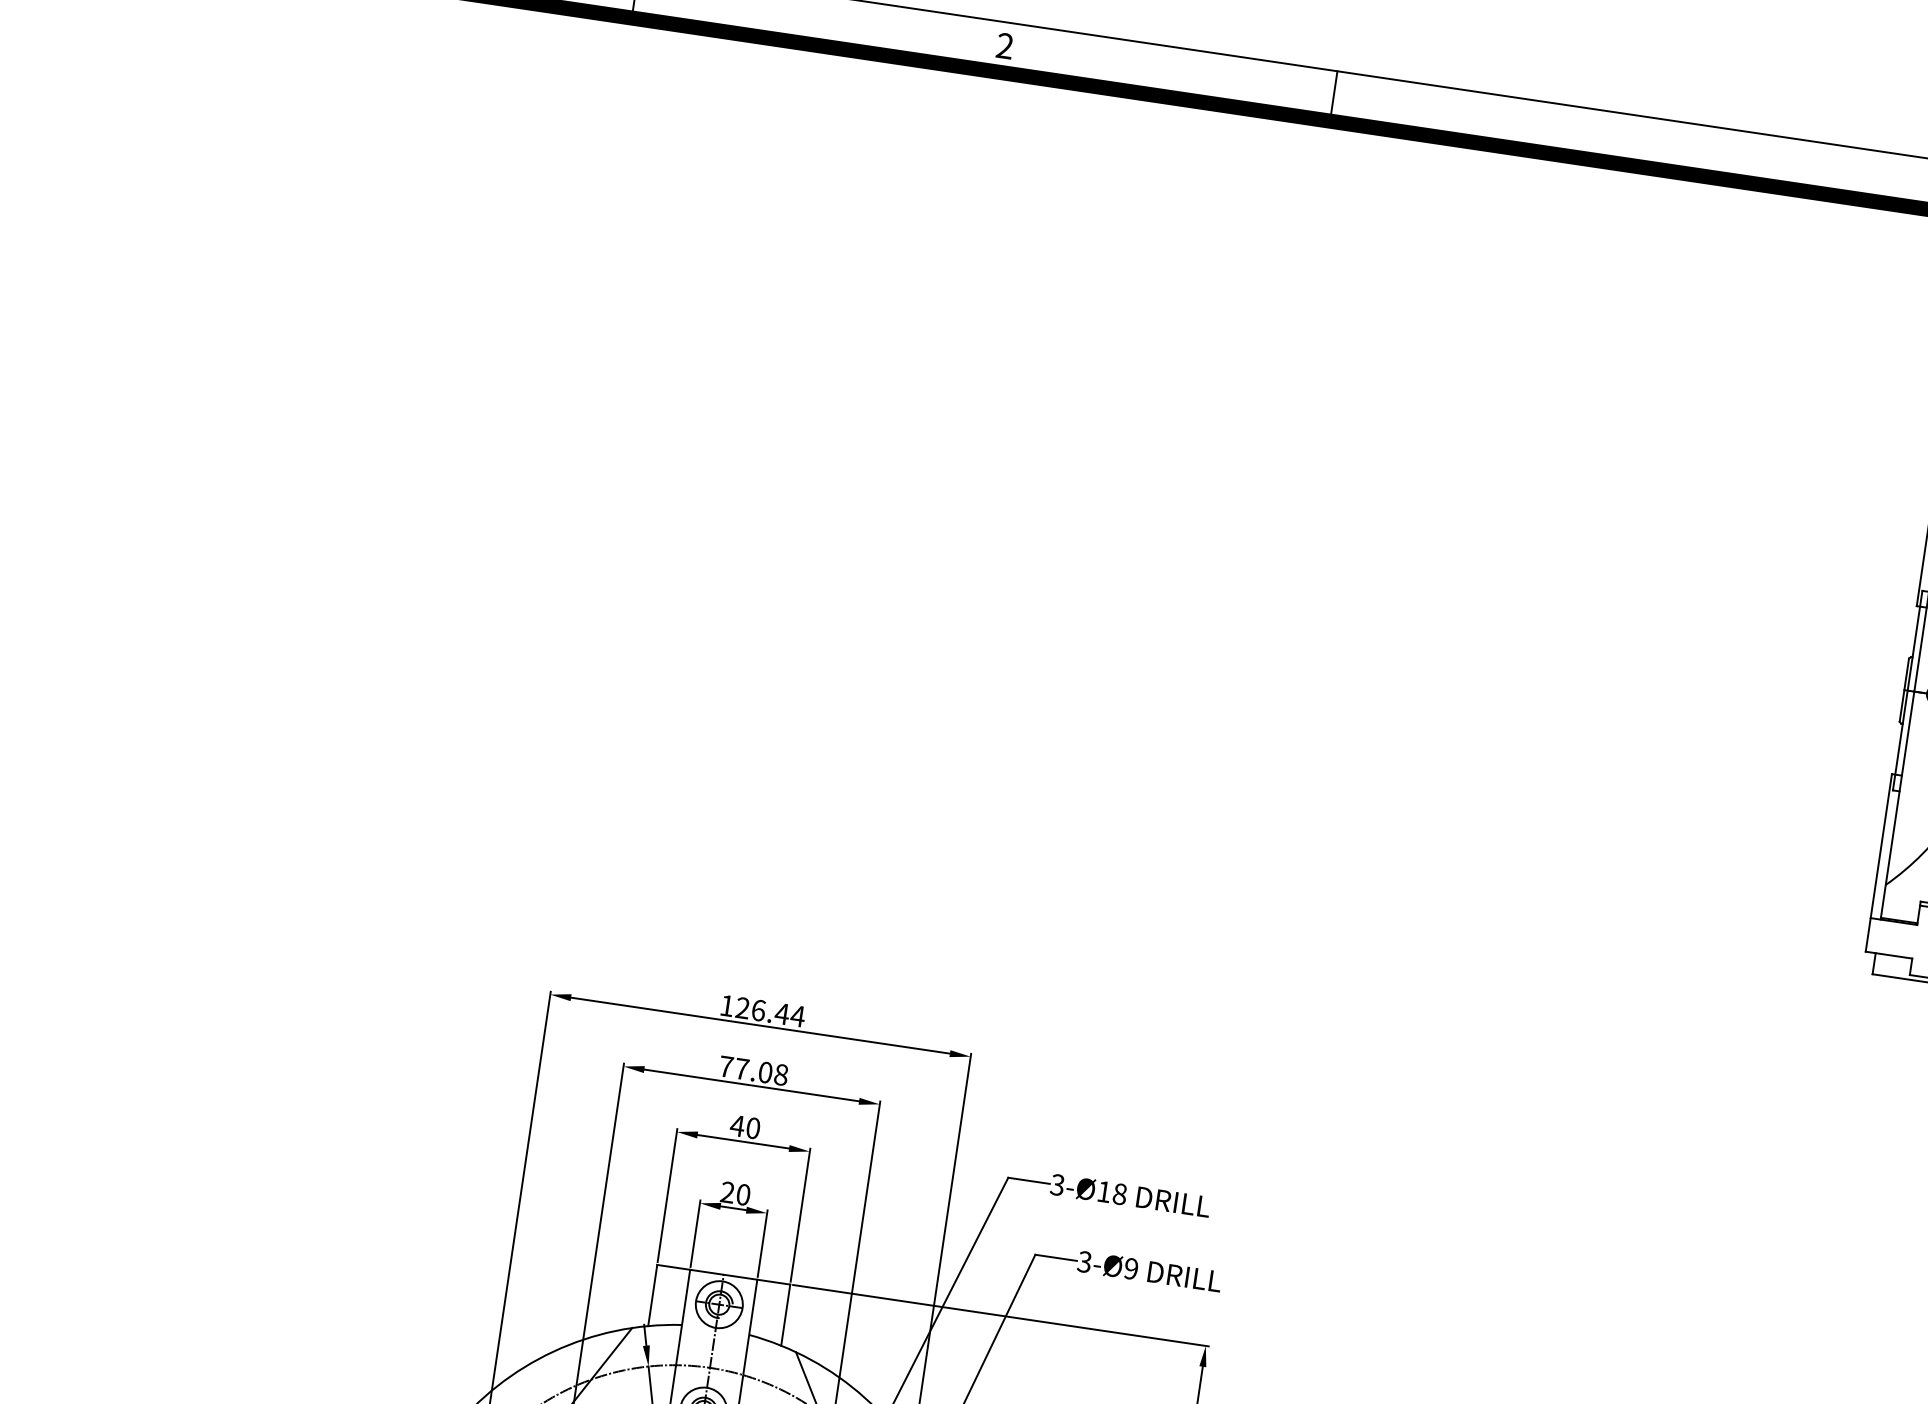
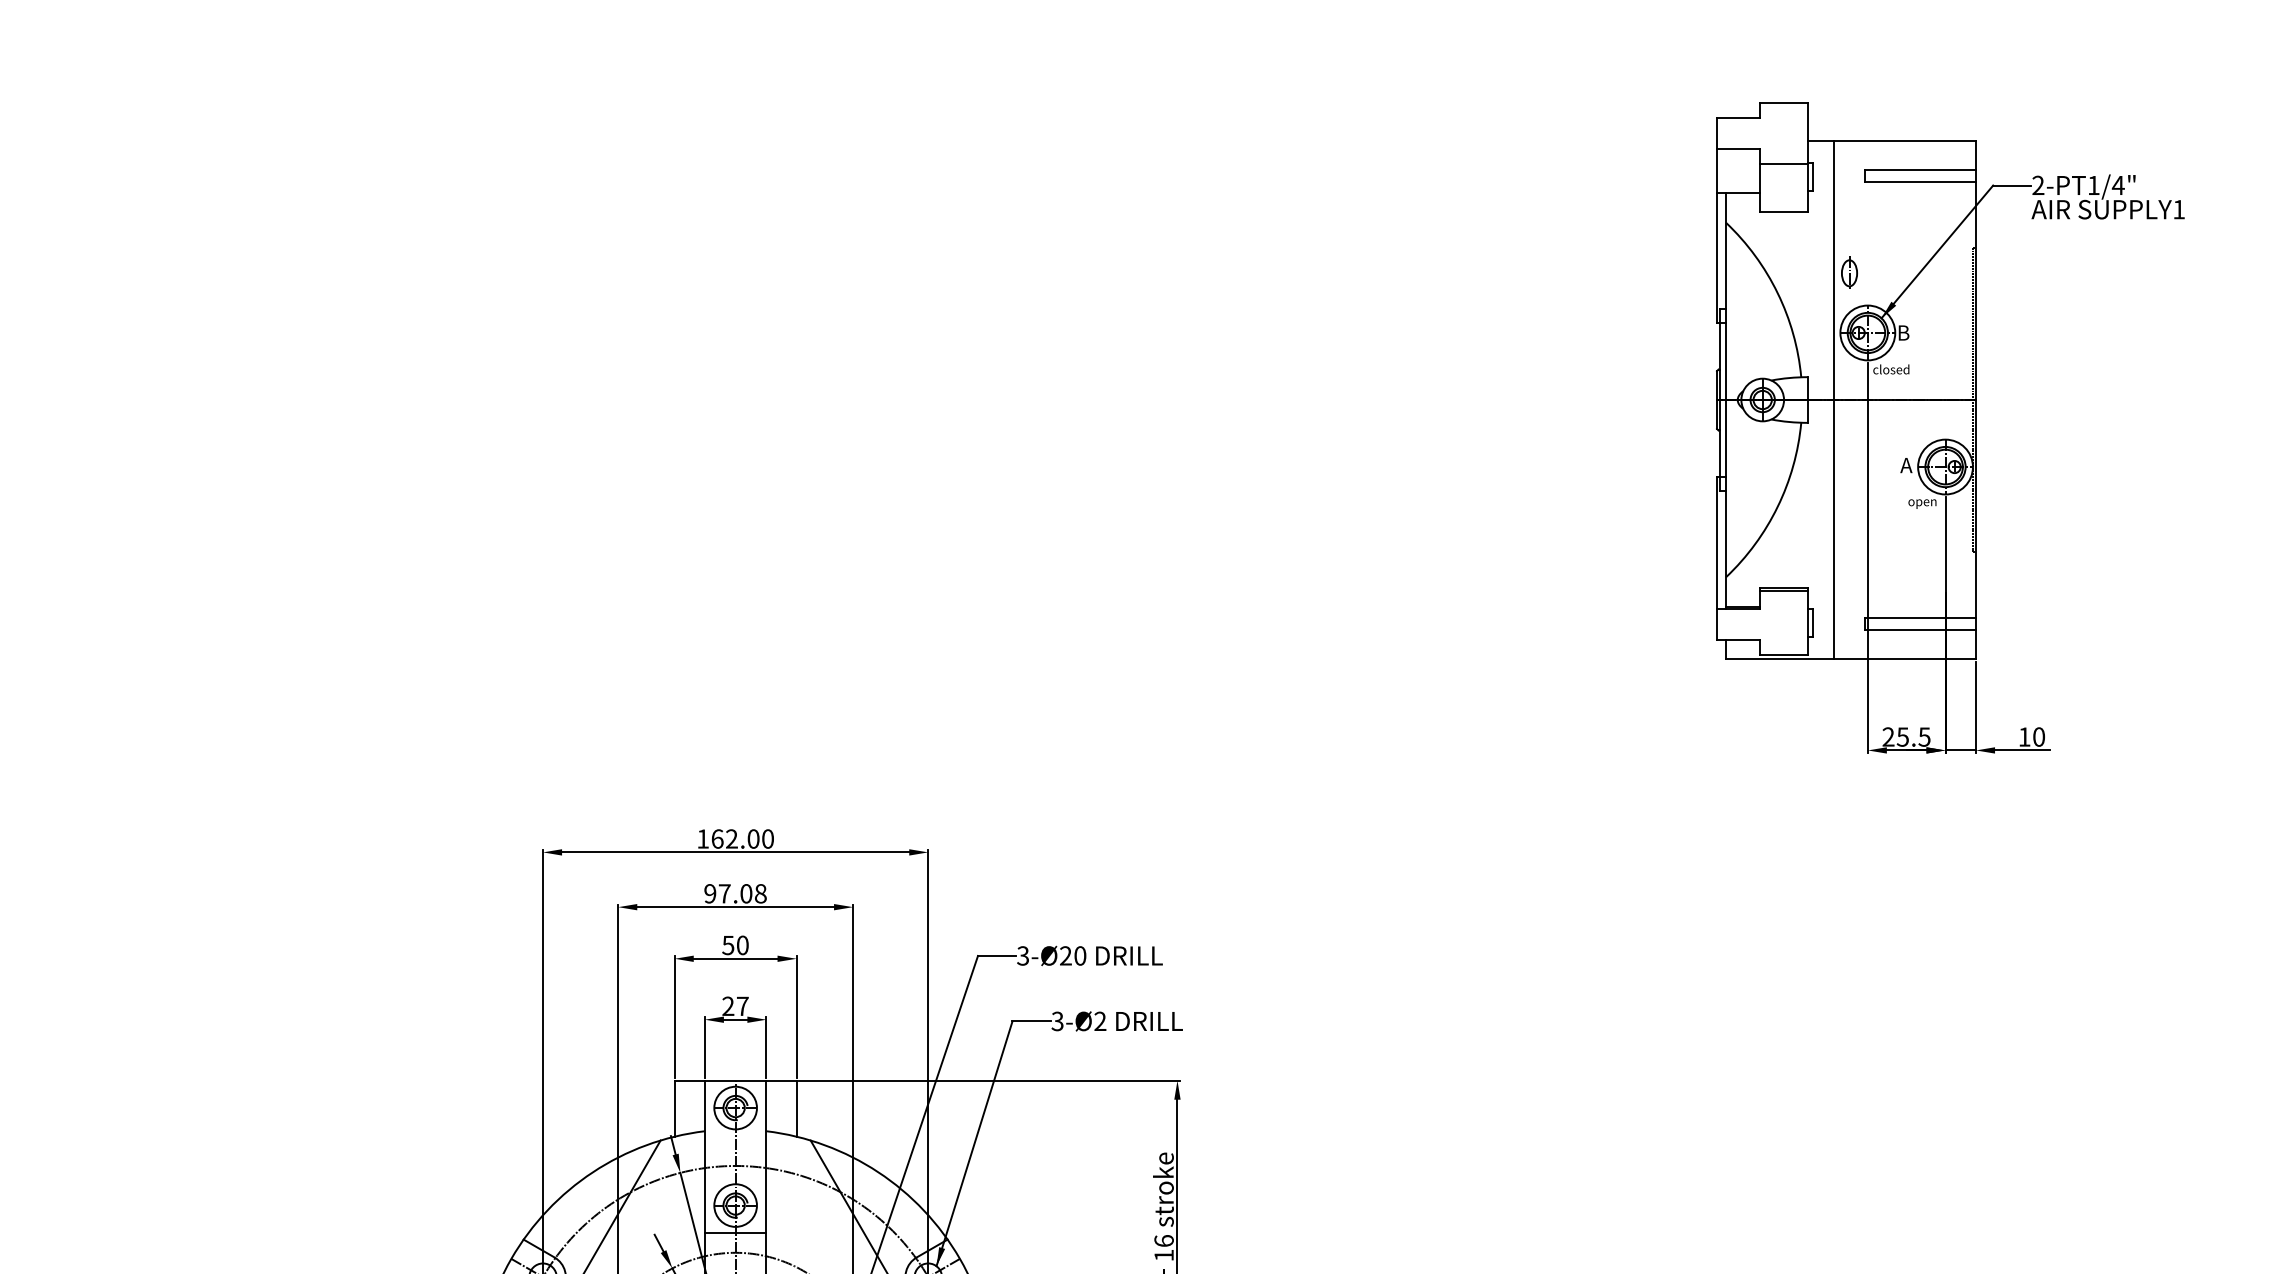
text: (770, 1011) -> (742, 838), 126.44 -> 162.00
text: (726, 1066) -> (710, 893), 77.08 -> 97.08
text: (736, 1125) -> (727, 945), 40 -> 50
text: (1112, 1192) -> (1073, 955), 3-Ø18 -> 3-Ø20
text: (743, 1194) -> (742, 1006), 20 -> 27
text: (1131, 1269) -> (1100, 1021), 3-Ø9 -> 3-Ø2

